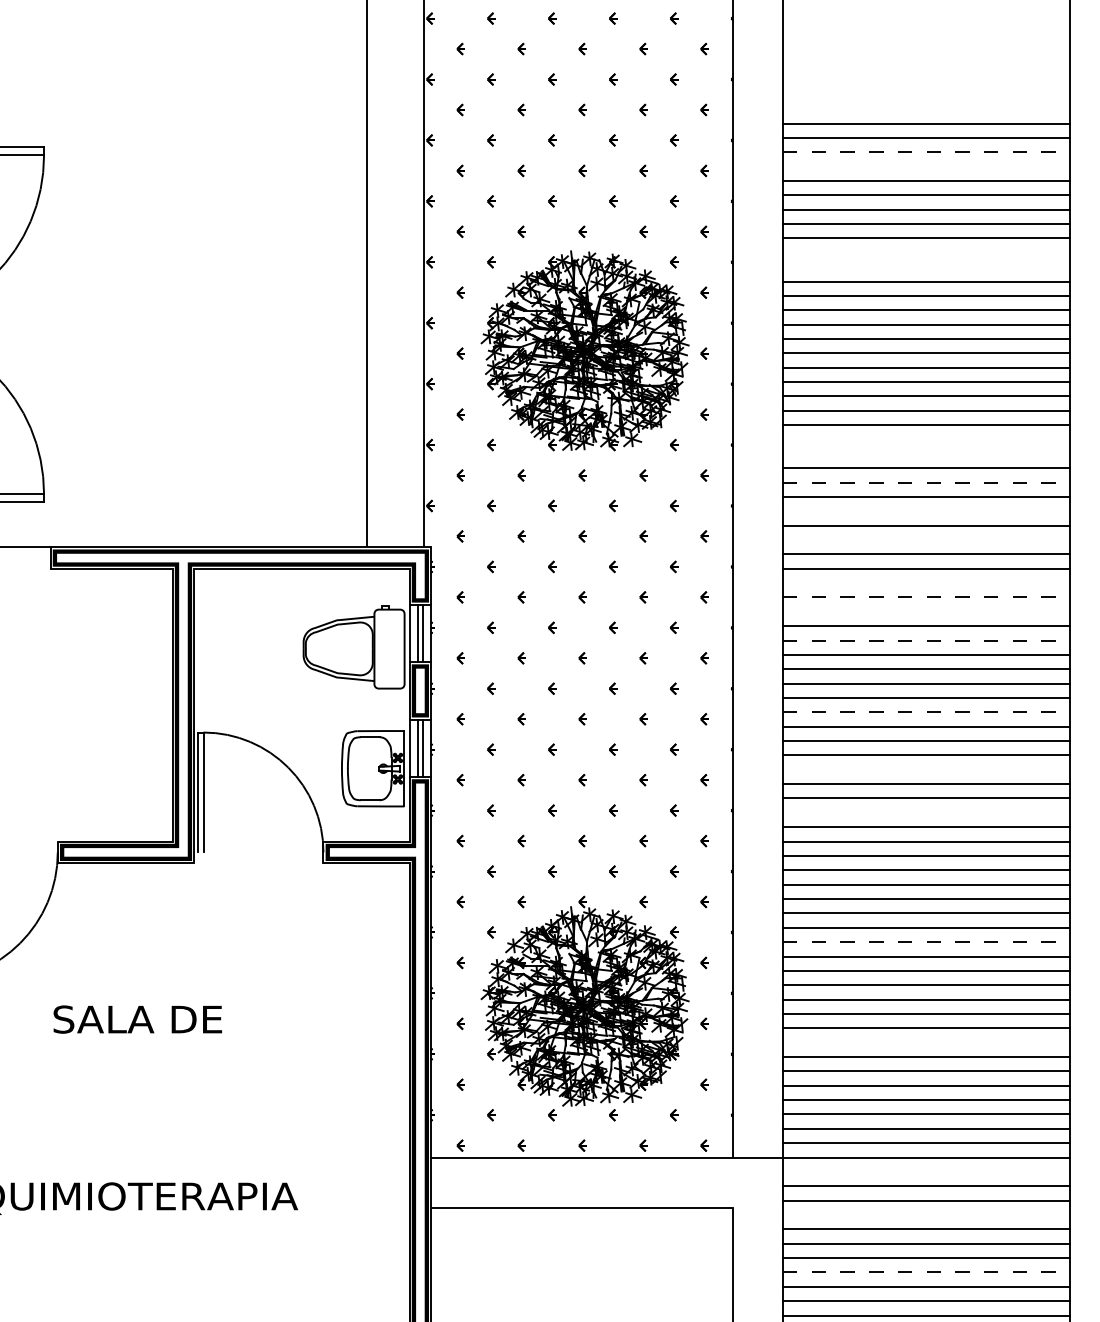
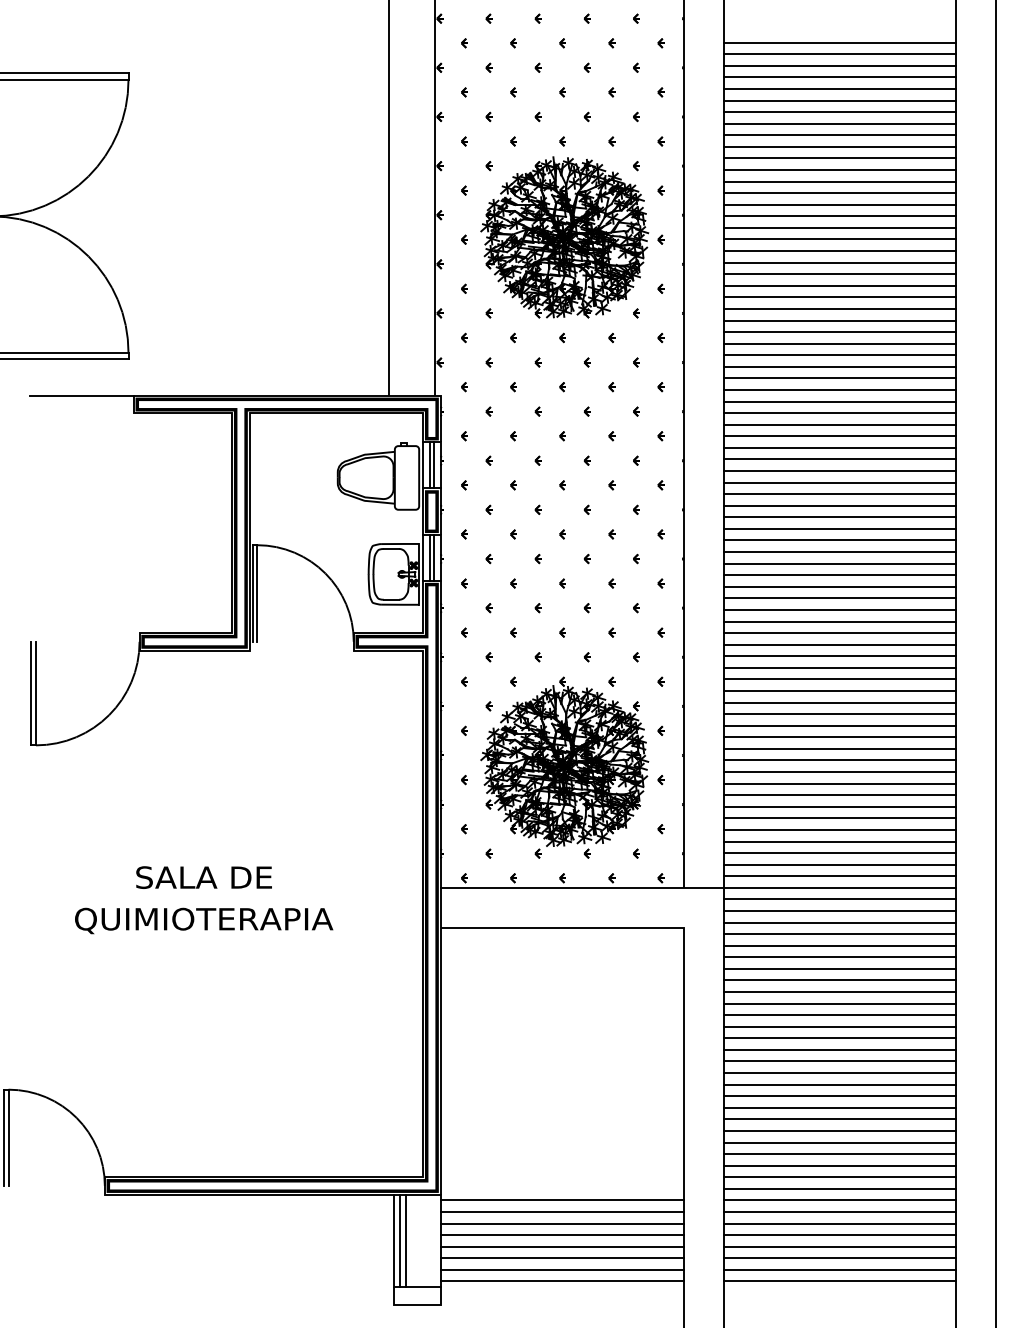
line: (925, 108) -> (839, 42), added
line: (927, 152) -> (840, 77), dashed -> solid
line: (925, 166) -> (839, 88), added
line: (925, 252) -> (839, 158), added
line: (925, 267) -> (839, 170), added
line: (925, 438) -> (839, 308), added
line: (925, 453) -> (839, 320), added
line: (927, 482) -> (840, 343), dashed -> solid
line: (925, 510) -> (839, 366), added
line: (925, 539) -> (839, 389), added
line: (925, 582) -> (839, 424), added
line: (927, 597) -> (840, 436), dashed -> solid
line: (925, 611) -> (839, 447), added
line: (927, 641) -> (840, 471), dashed -> solid
line: (927, 711) -> (840, 528), dashed -> solid
line: (925, 770) -> (839, 575), added
line: (925, 812) -> (839, 609), added
line: (927, 942) -> (840, 714), dashed -> solid
text: (137, 1019) -> (203, 877), moved
line: (925, 1043) -> (839, 795), added
line: (925, 1172) -> (839, 899), added
line: (925, 1215) -> (839, 934), added
line: (927, 1272) -> (840, 980), dashed -> solid

